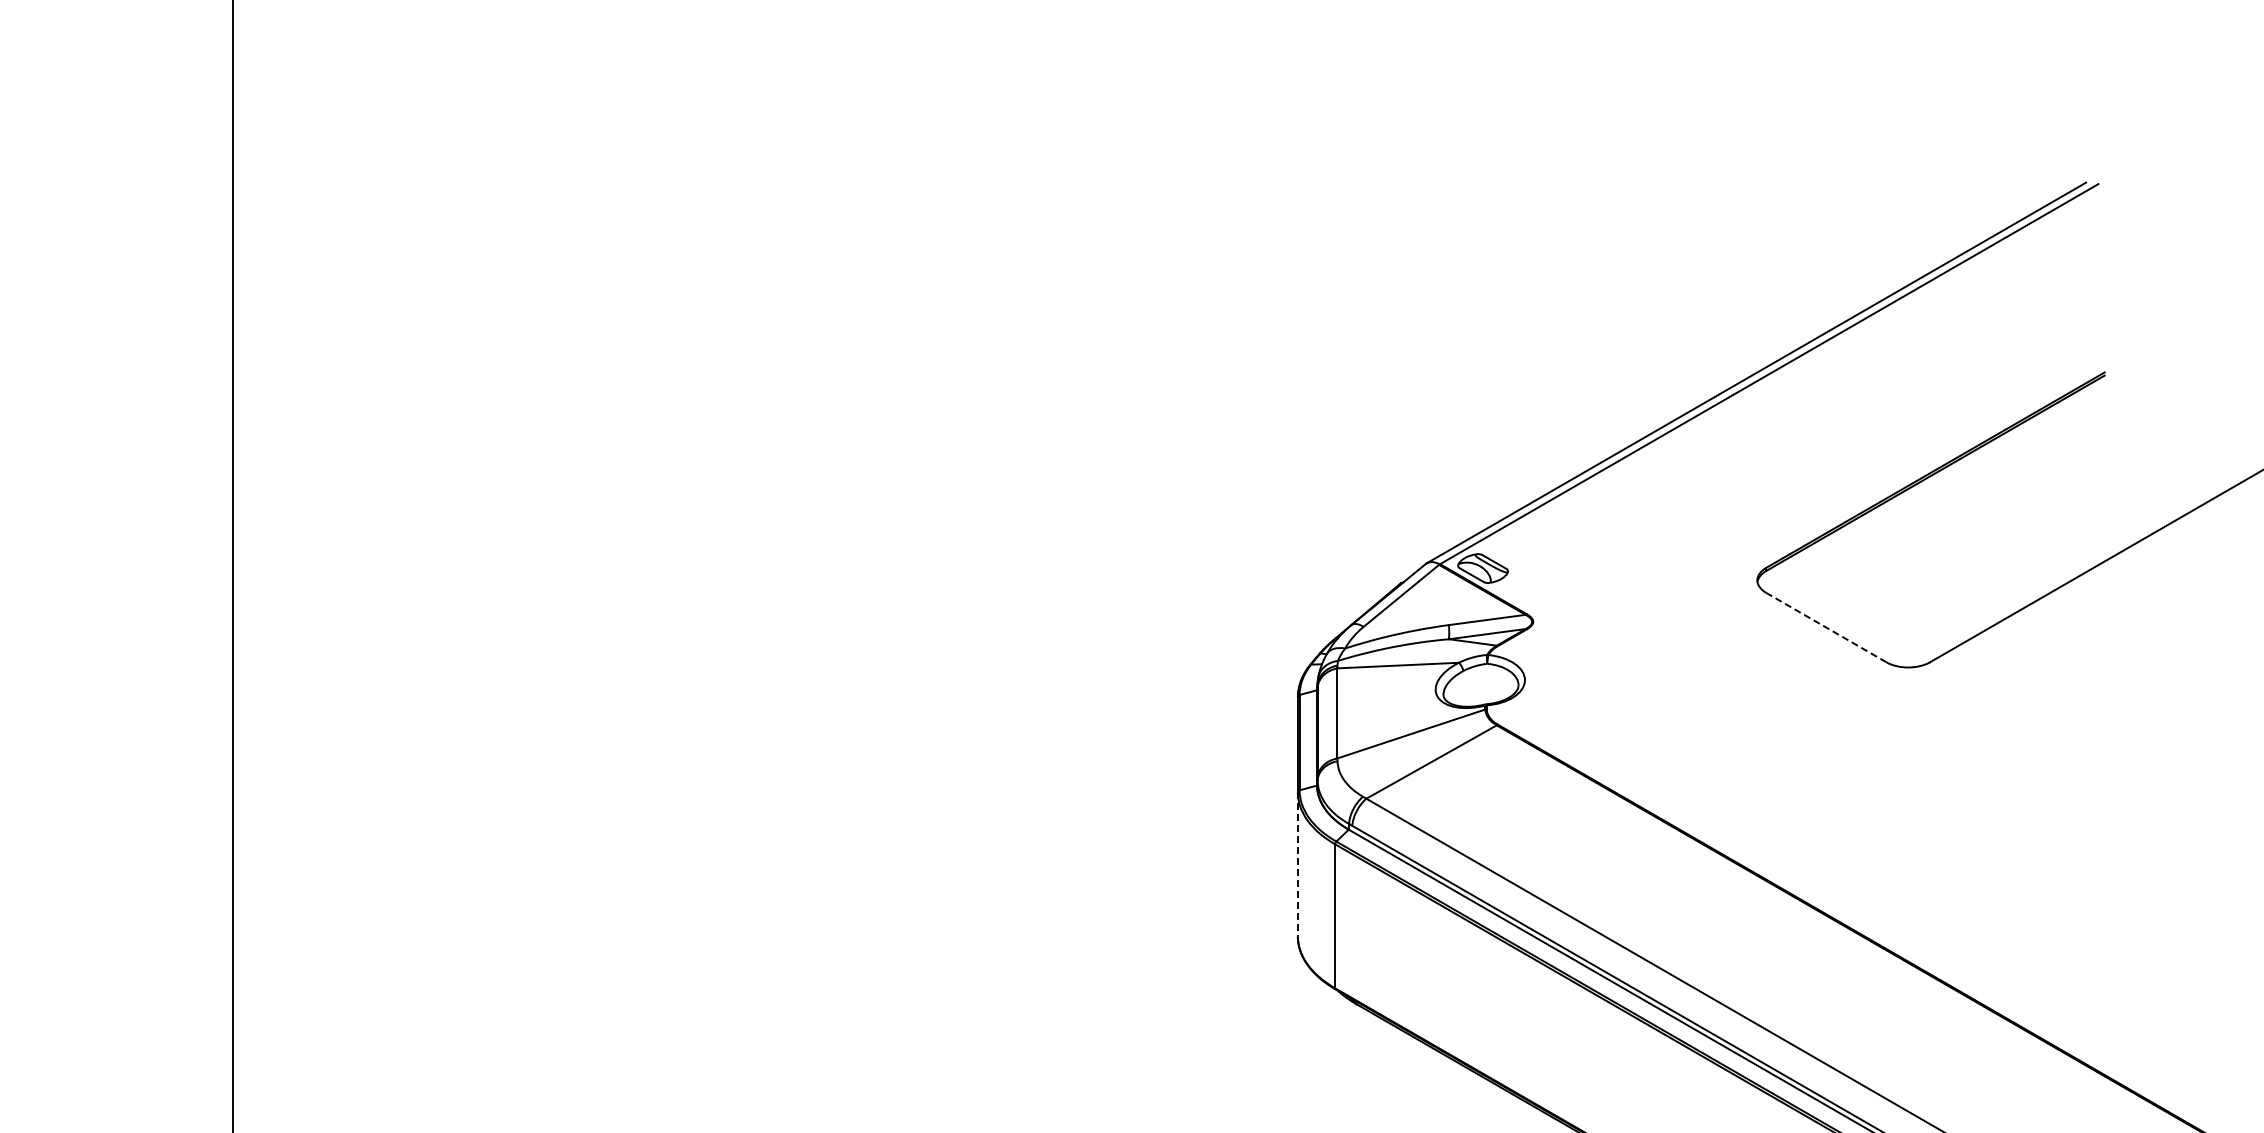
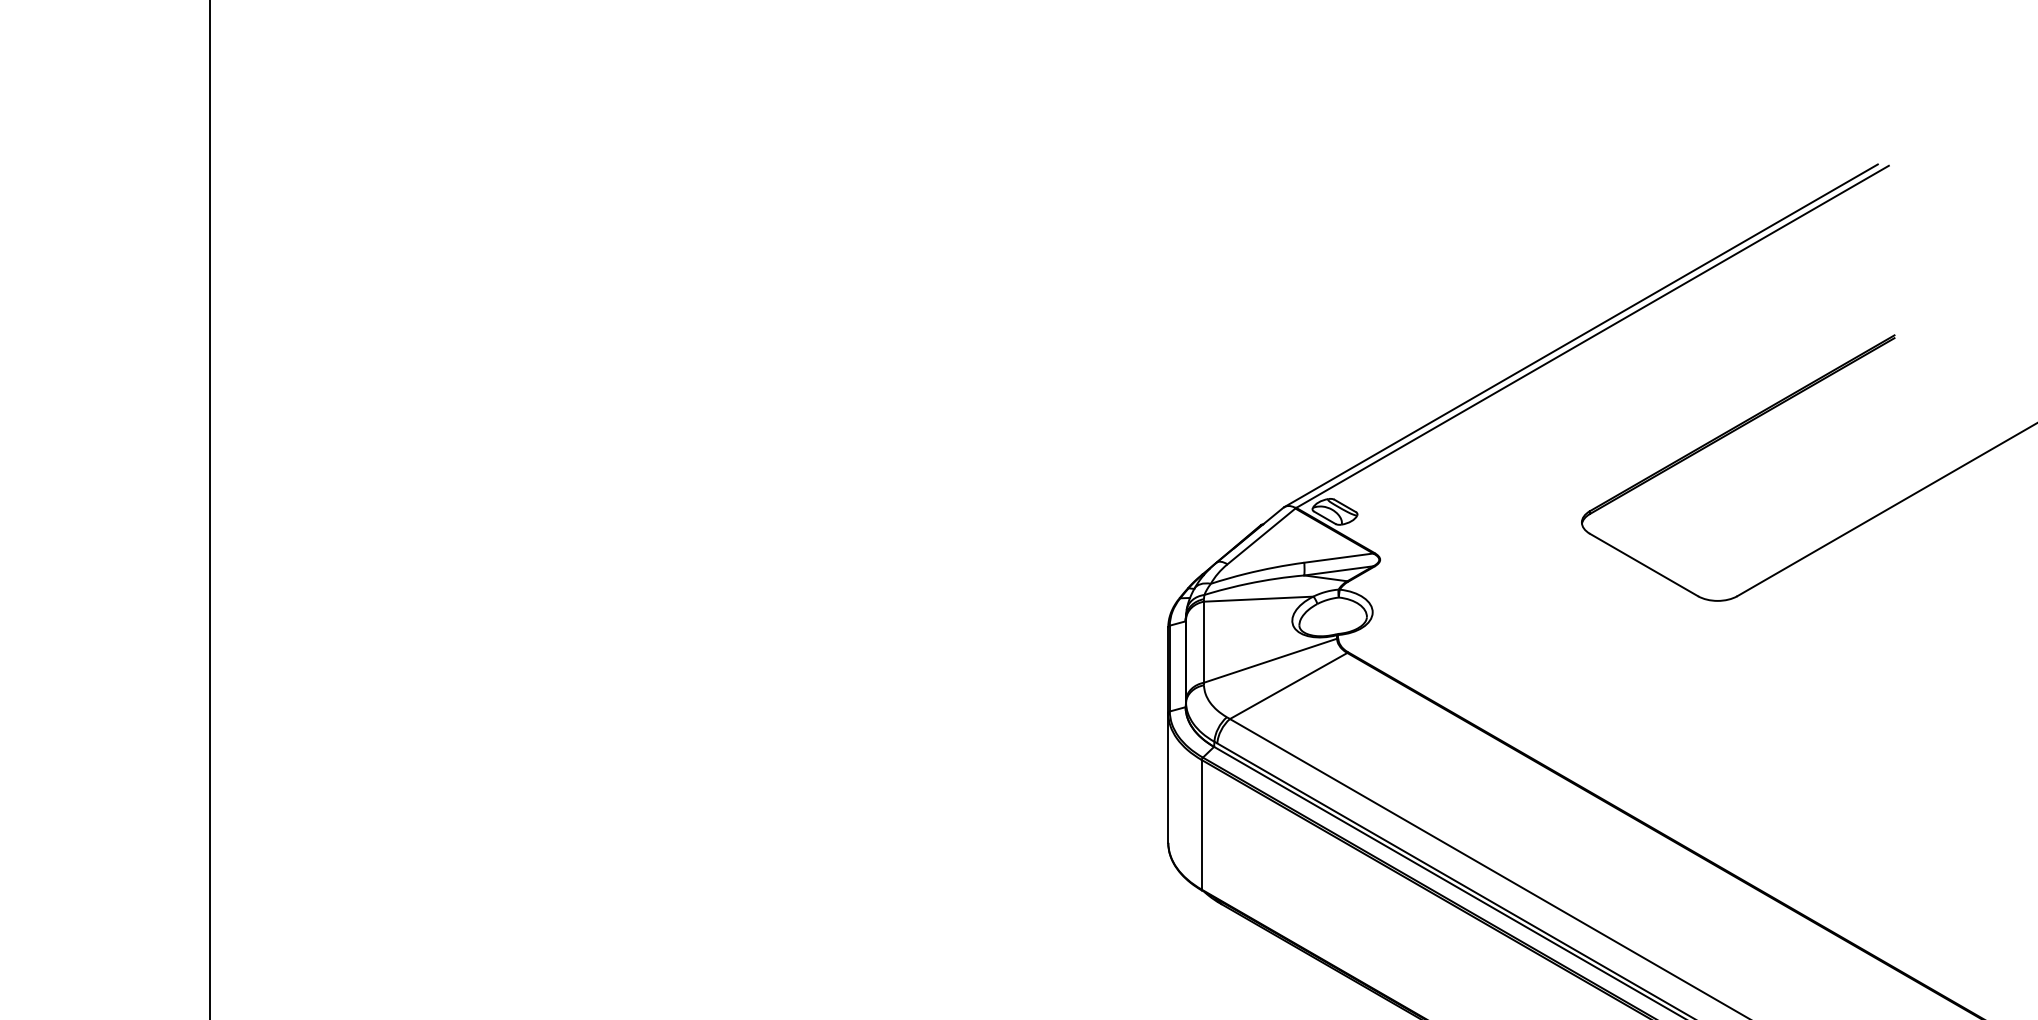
line: (1825, 627) -> (1643, 564), dashed -> solid
line: (1297, 864) -> (1167, 778), dashed -> solid

